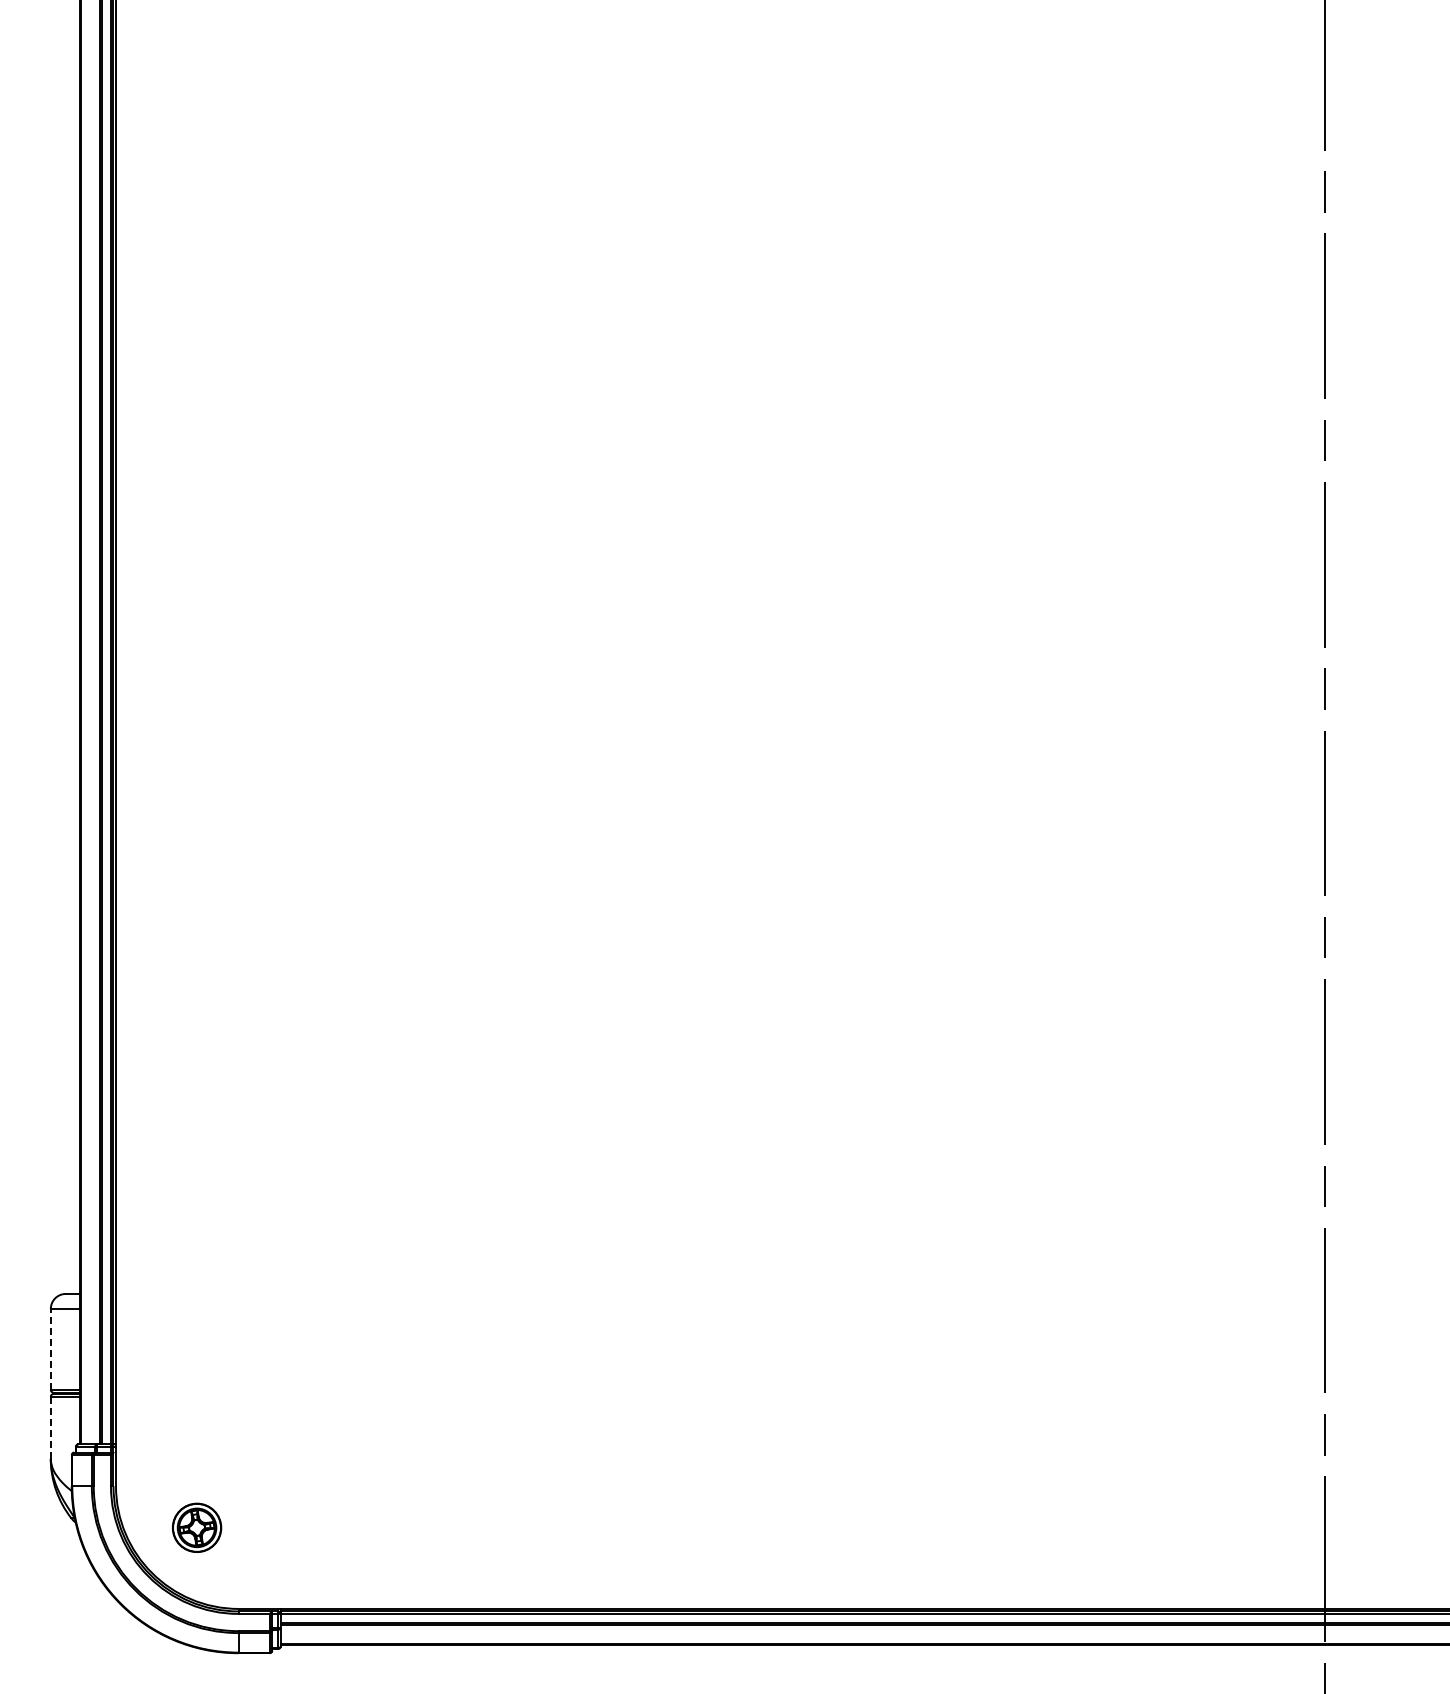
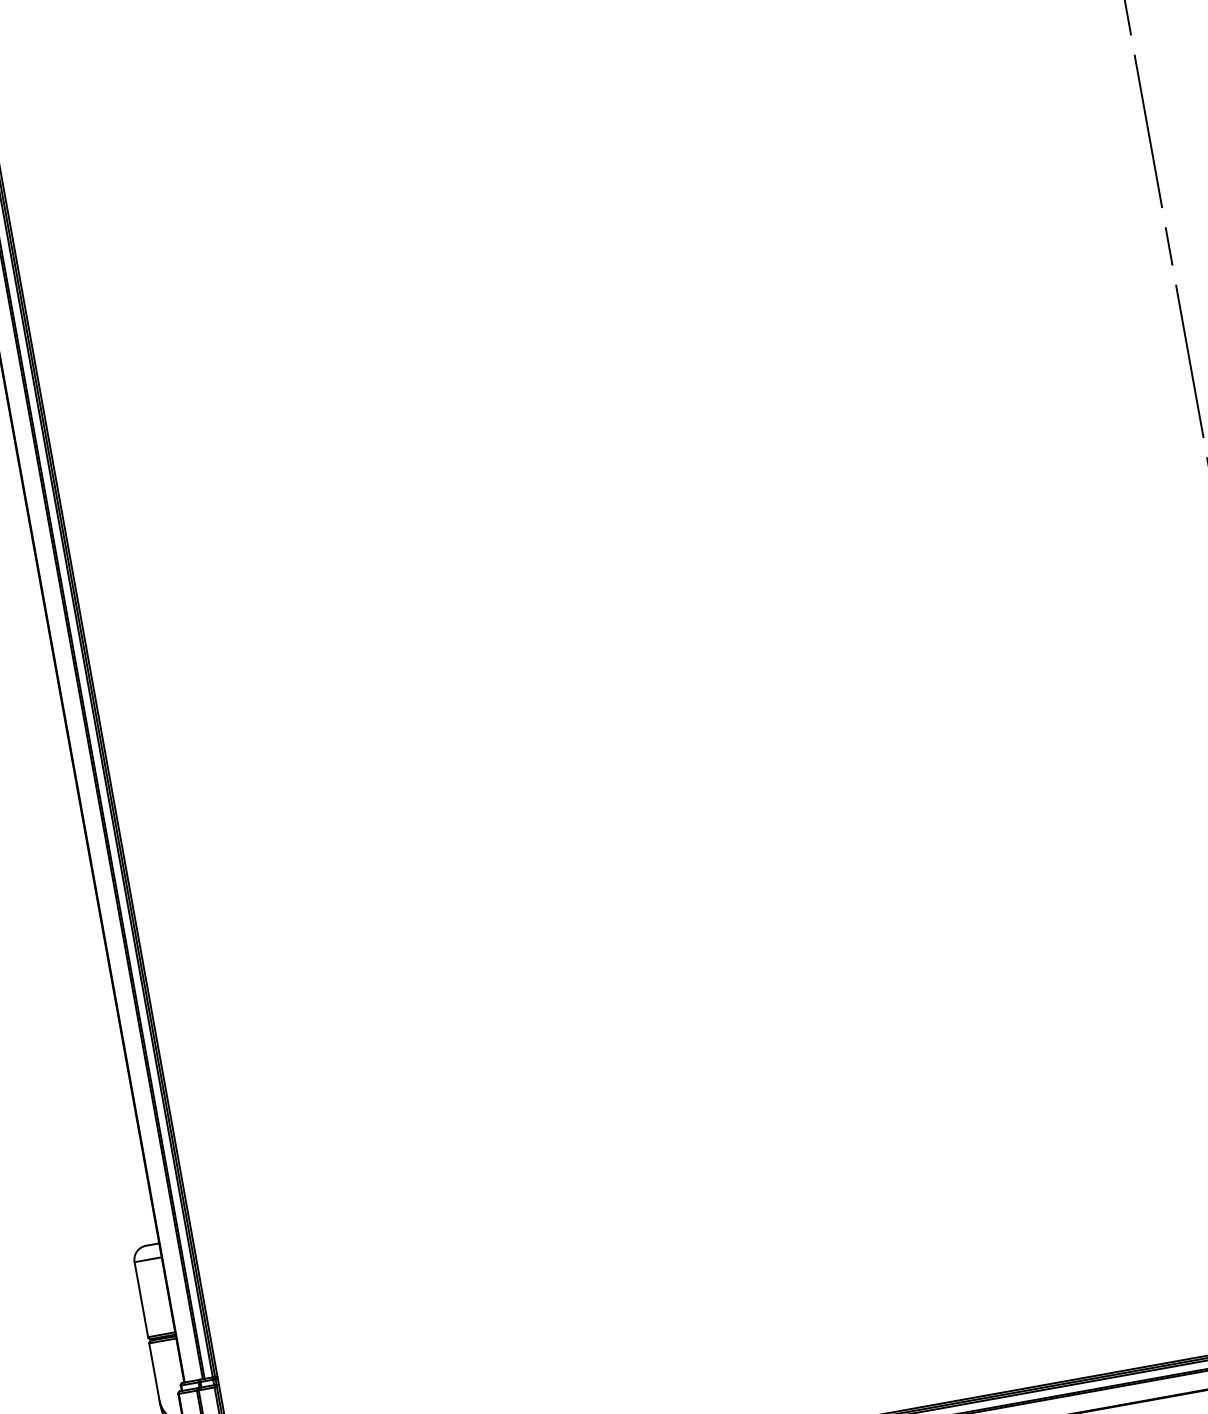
line: (50, 1349) -> (141, 1299), dashed -> solid
line: (50, 1427) -> (154, 1371), dashed -> solid

